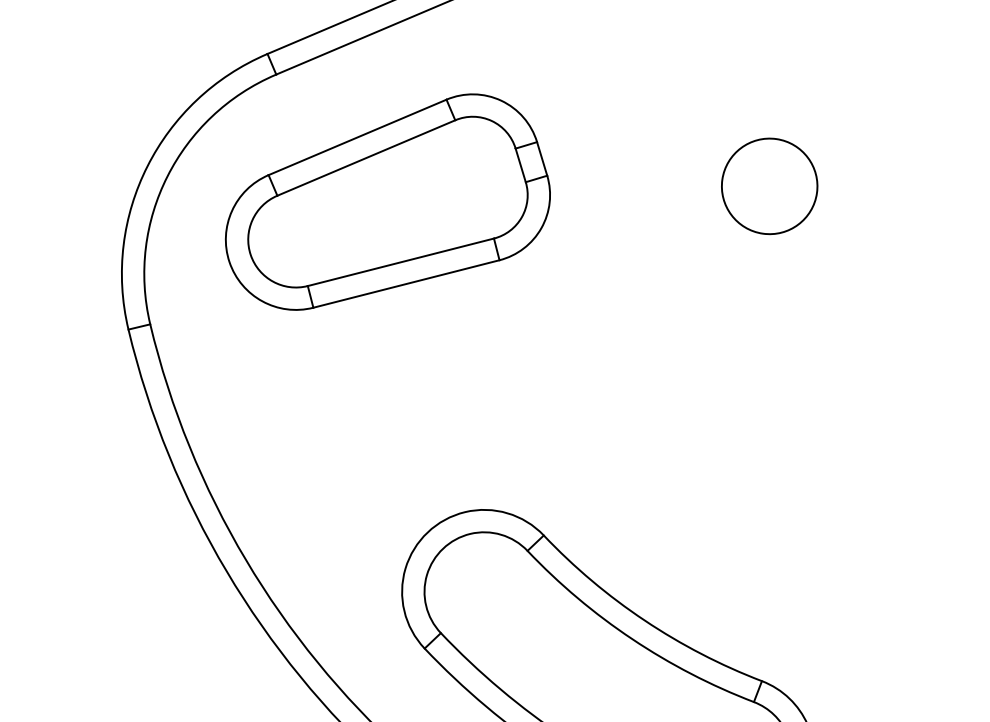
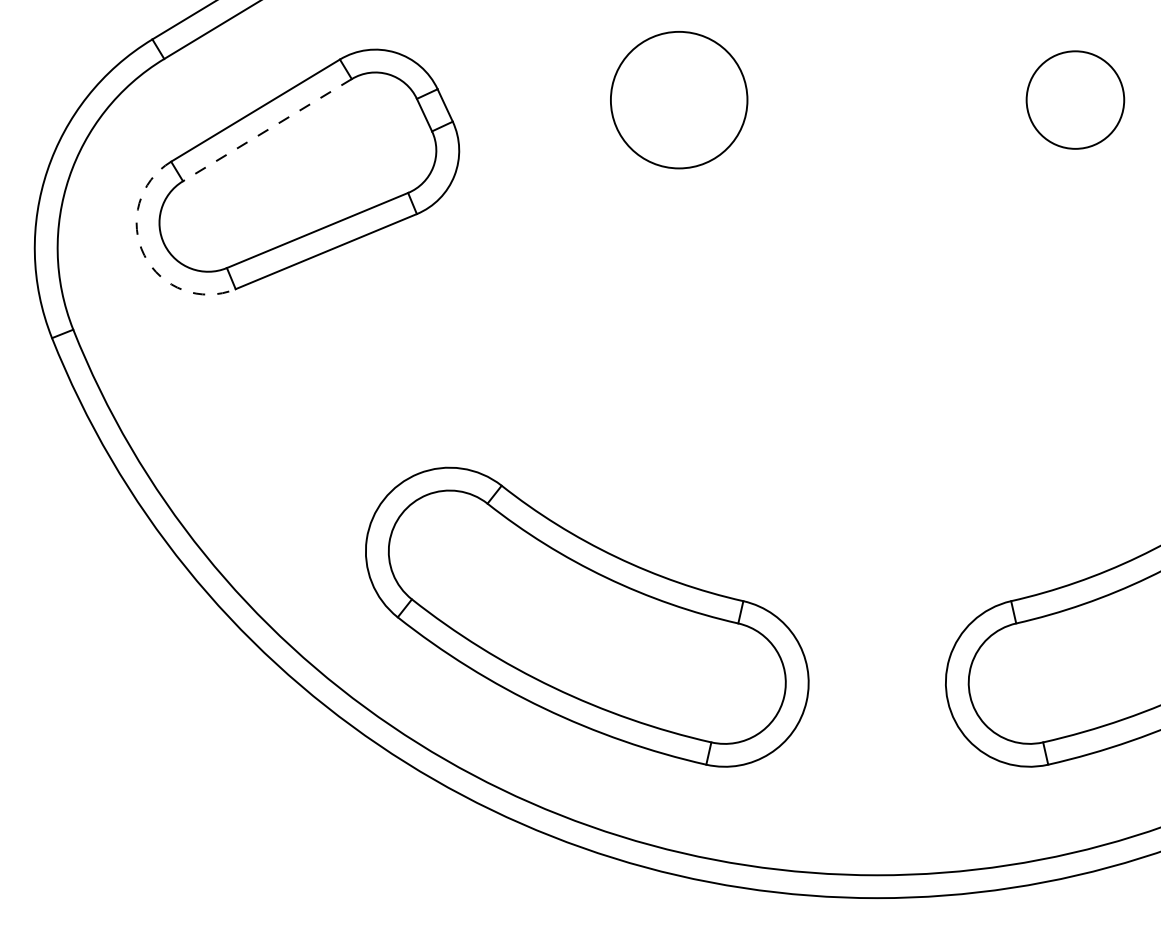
line: (366, 158) -> (267, 130), solid -> dashed
circle: (769, 185) -> (678, 99), size x1.4
arc: (229, 262) -> (144, 255), solid -> dashed

